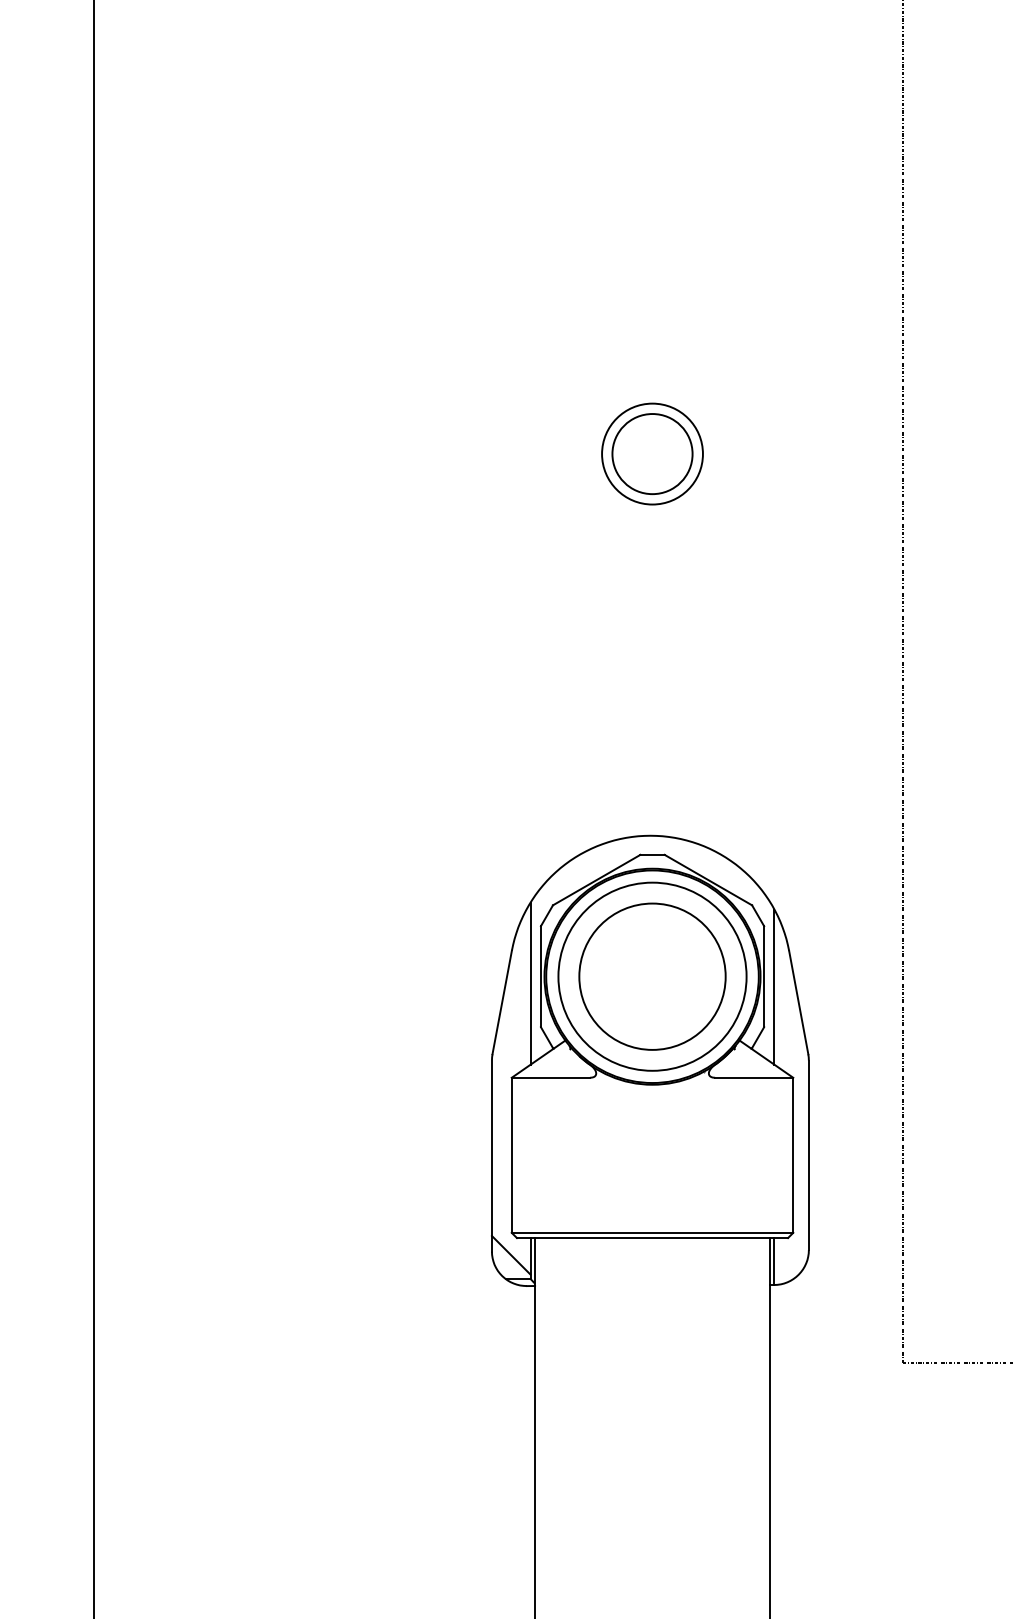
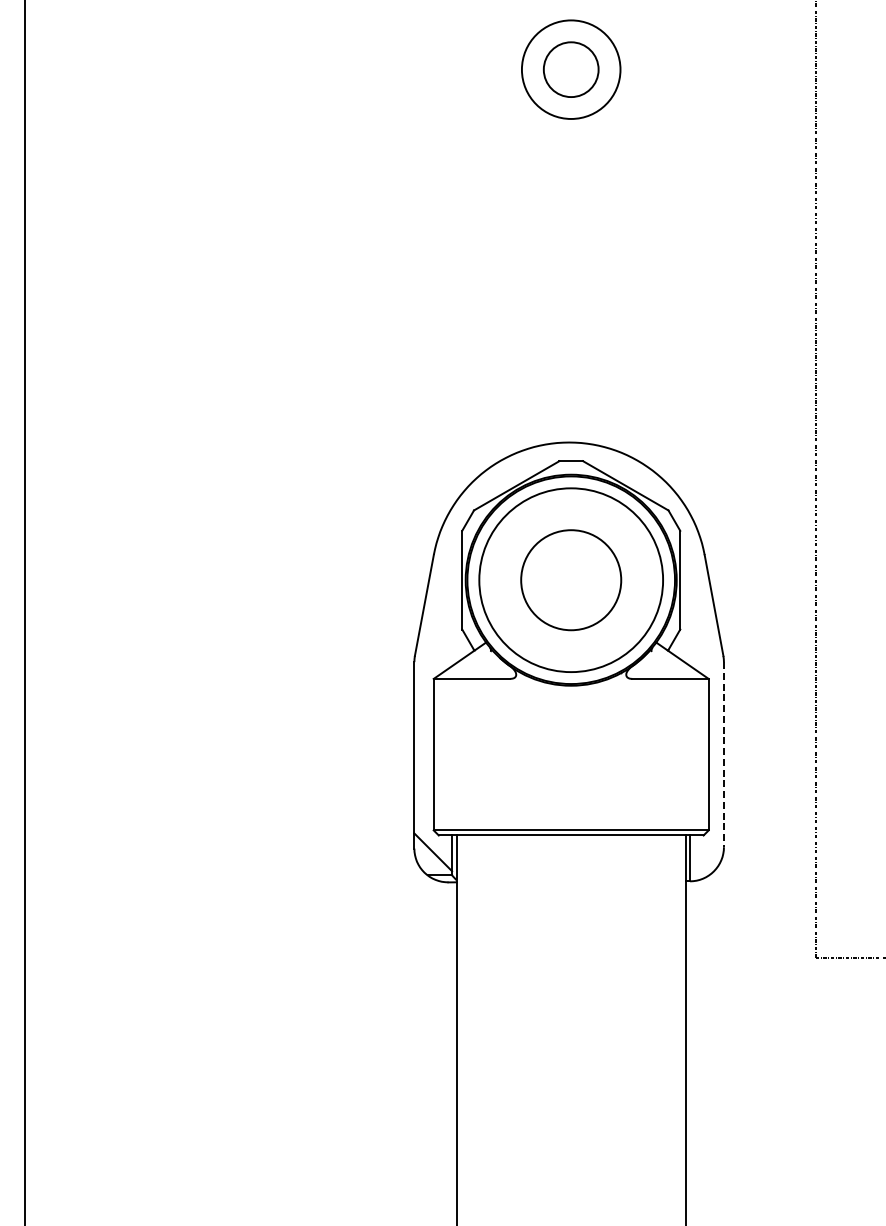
circle: (652, 454) -> (571, 70), size x0.7
circle: (652, 976) -> (571, 579), size x0.7
line: (530, 983) -> (452, 586), removed
line: (774, 986) -> (690, 589), removed
line: (808, 1155) -> (723, 754), solid -> dashed

